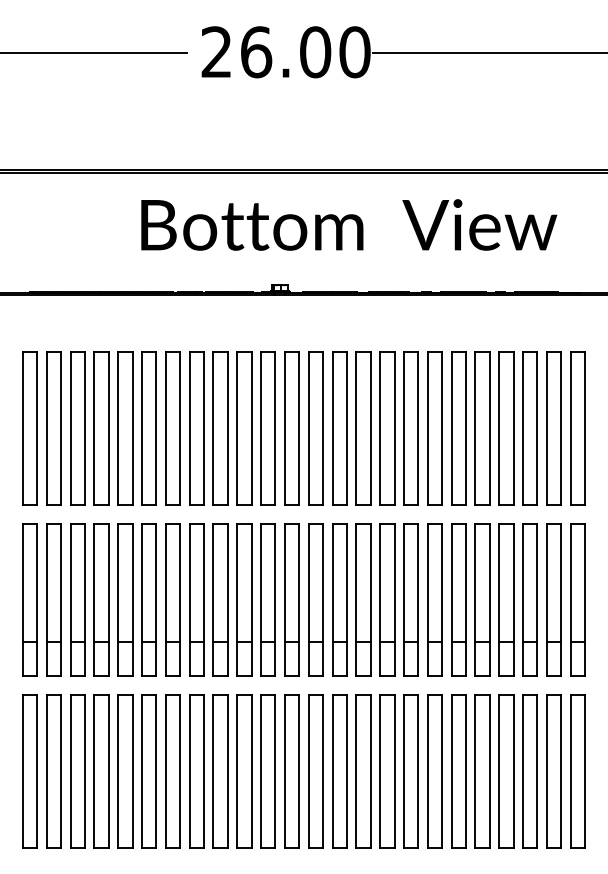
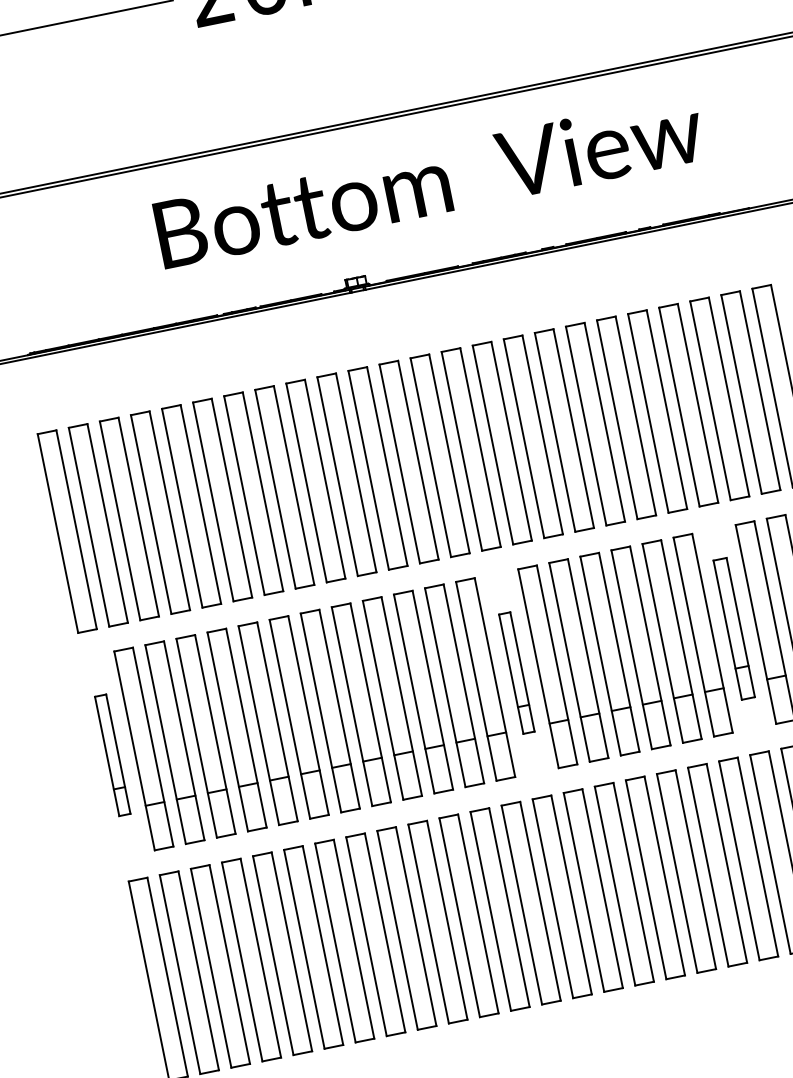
part: (29, 599) -> (111, 754), size x0.6
part: (339, 599) -> (516, 672), size x0.6
part: (506, 599) -> (734, 628), size x0.7

